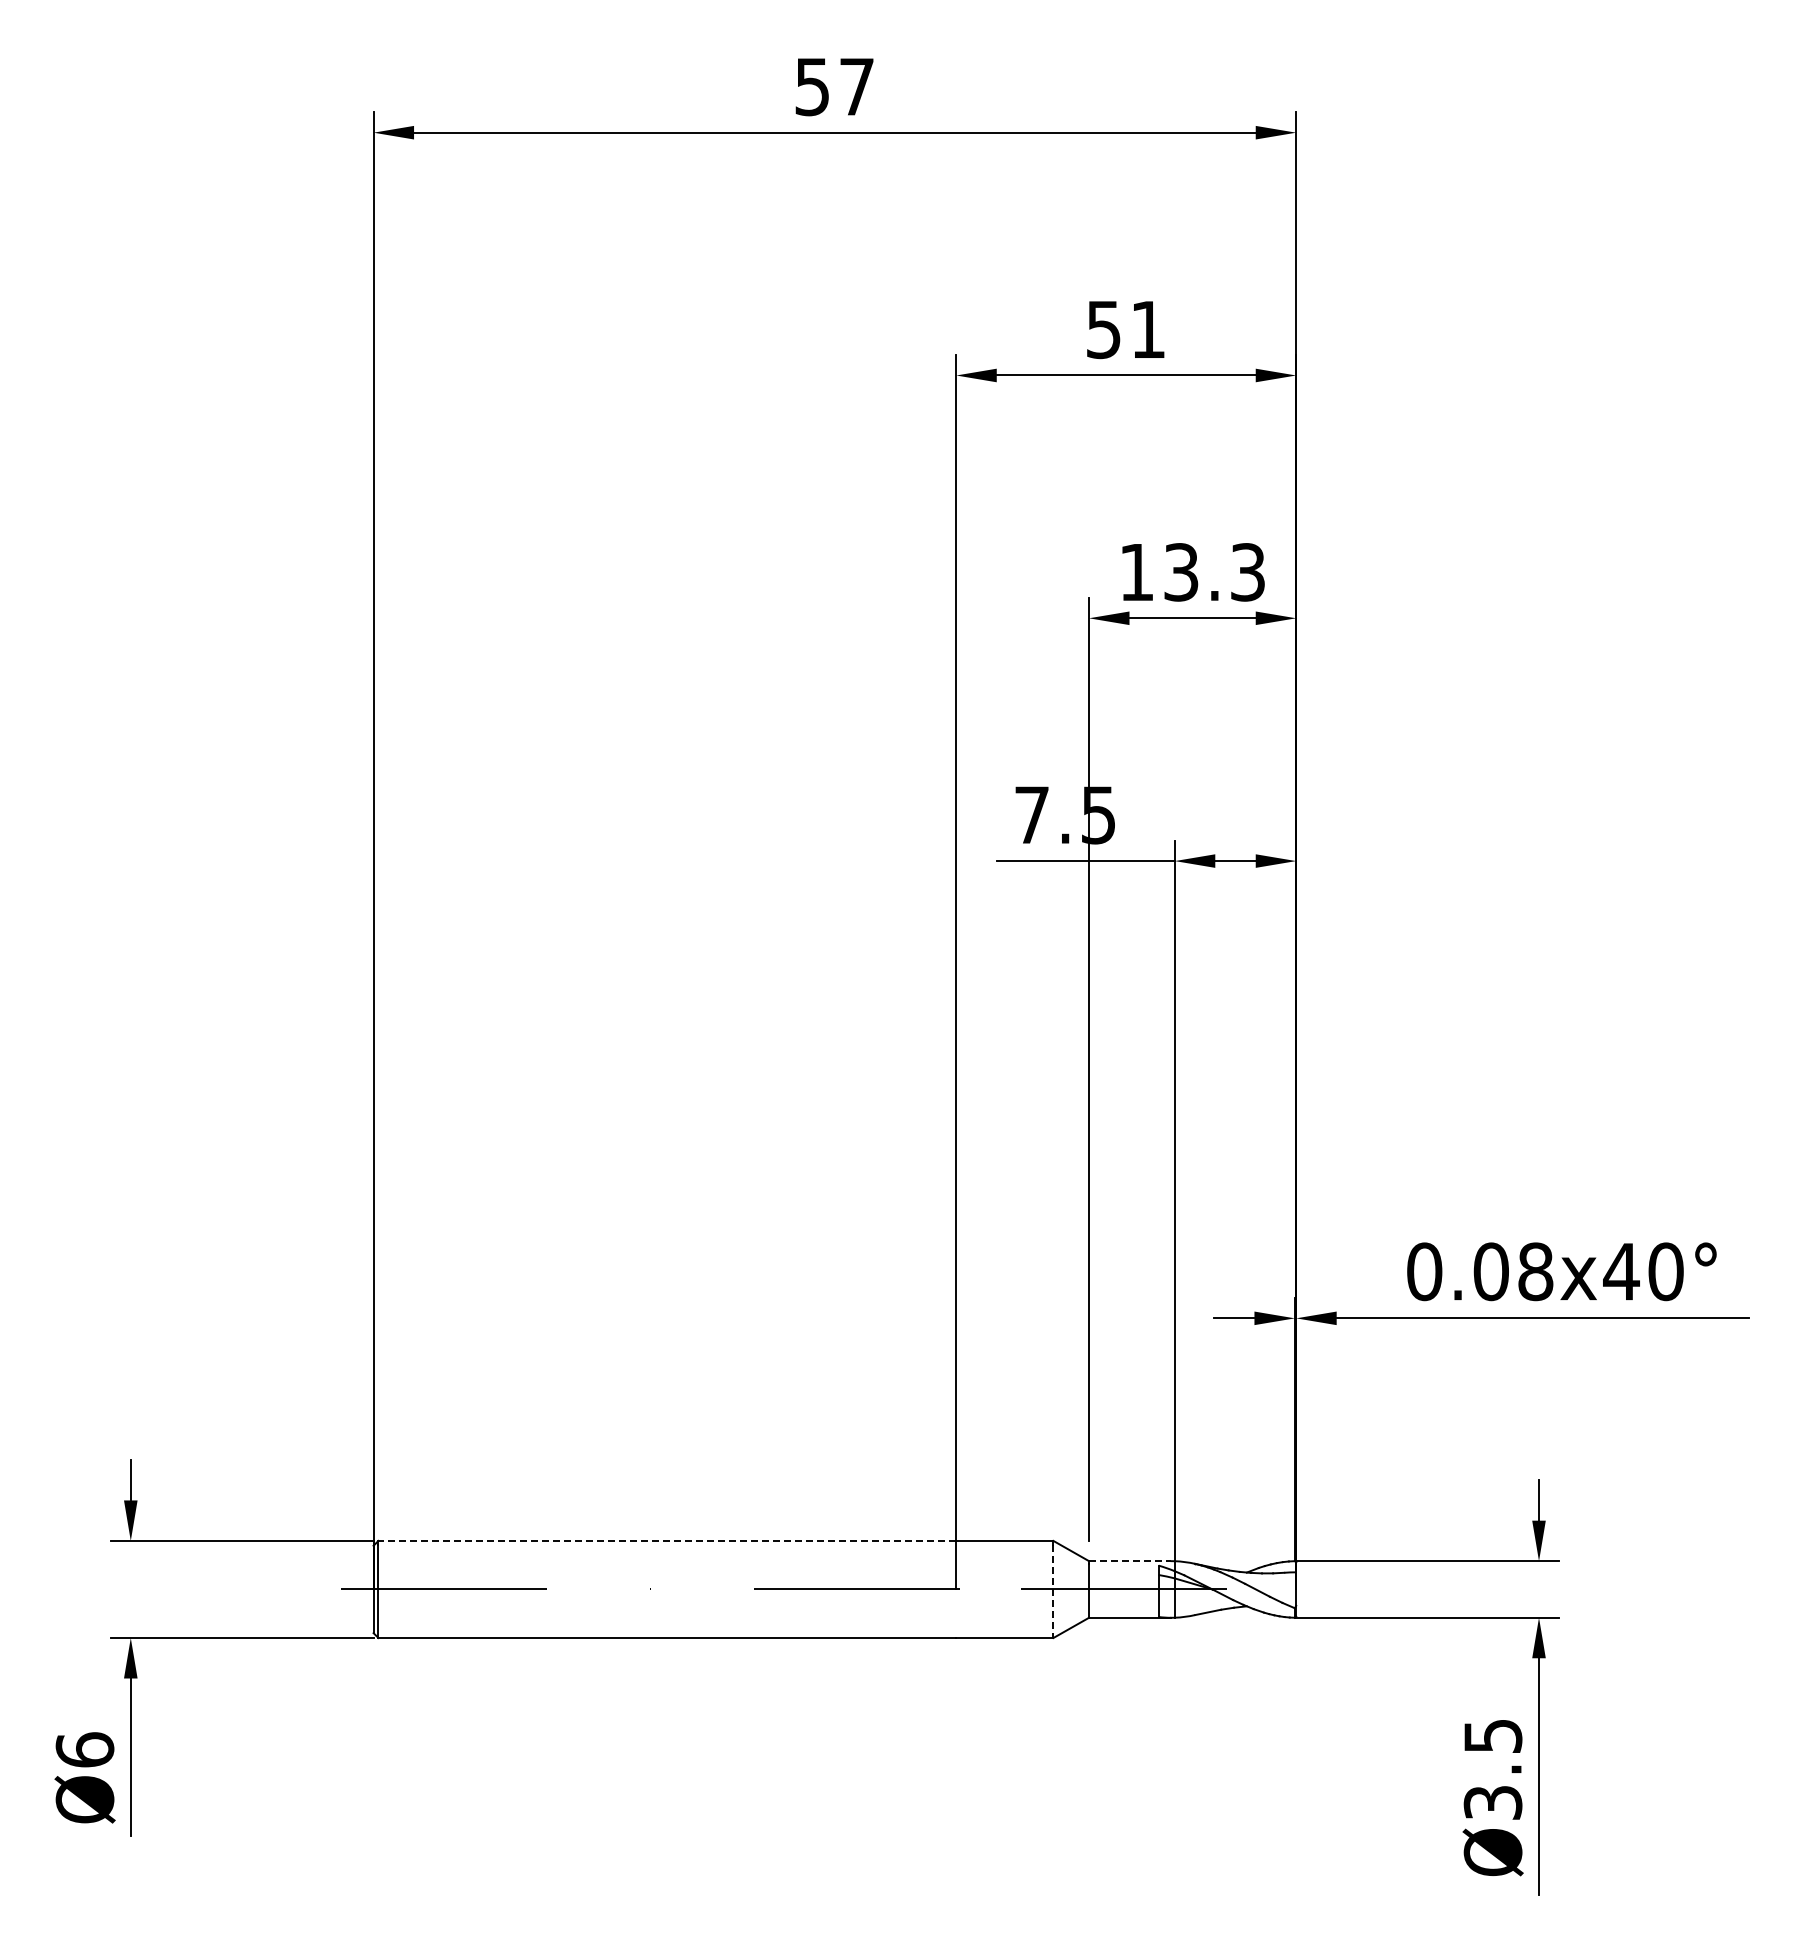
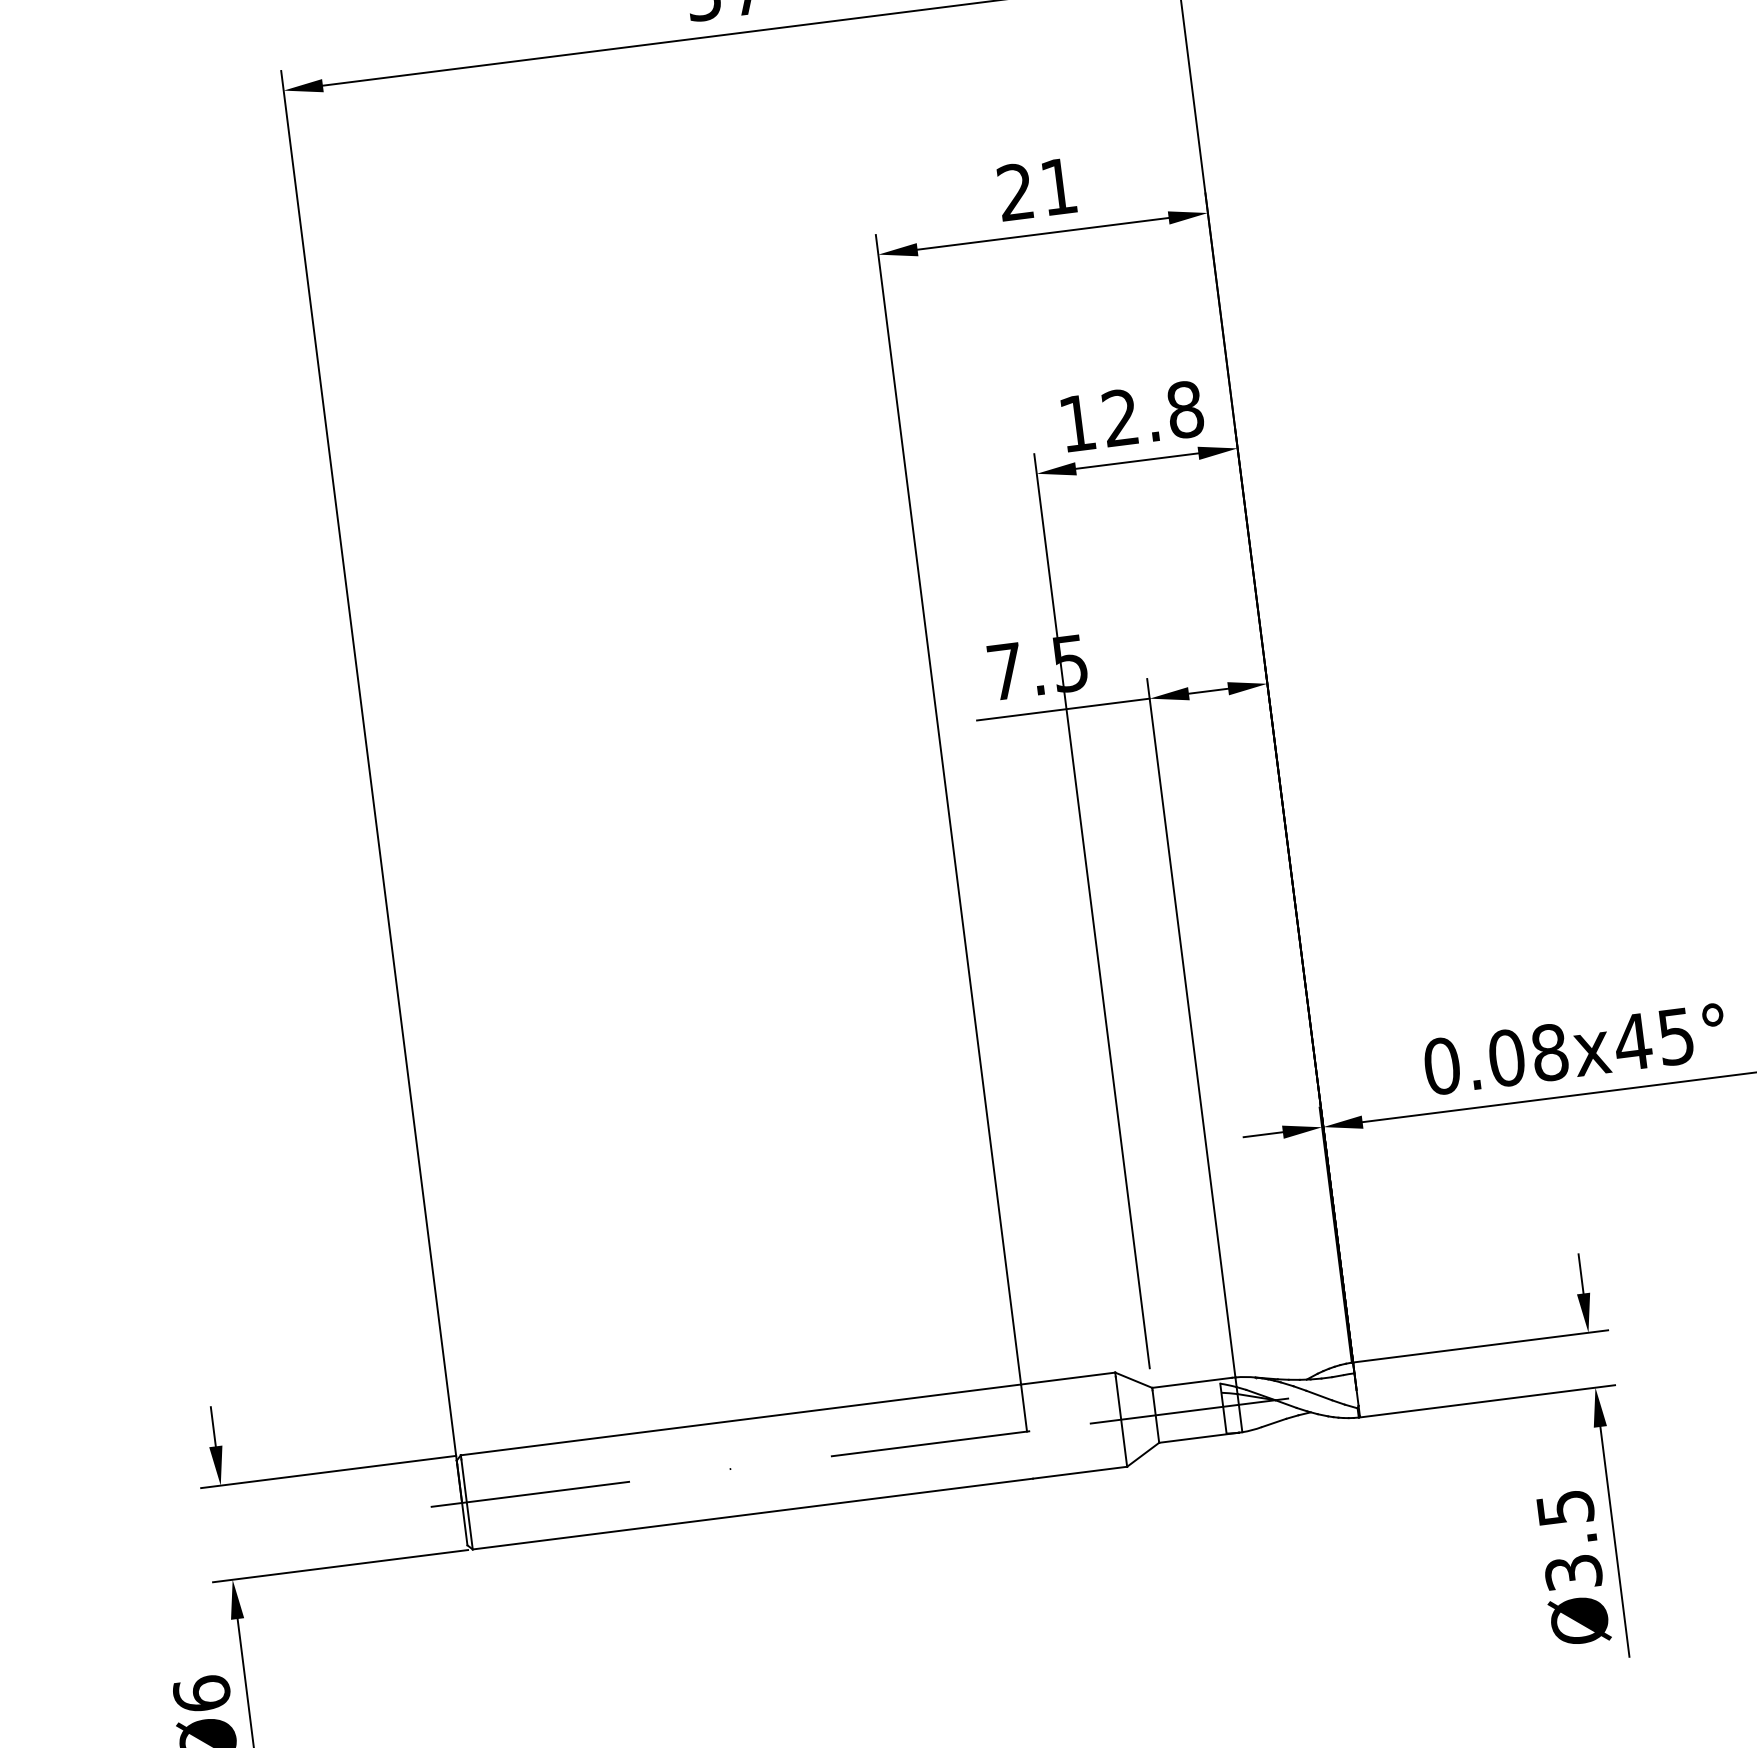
text: (1103, 329) -> (1015, 192), 51 -> 21
text: (1214, 572) -> (1152, 414), 13.3 -> 12.8
text: (1665, 1271) -> (1675, 1036), 0.08x40° -> 0.08x45°
line: (667, 1540) -> (741, 1419), dashed -> solid
line: (1130, 1561) -> (1192, 1383), dashed -> solid
line: (1053, 1592) -> (1121, 1422), dashed -> solid

